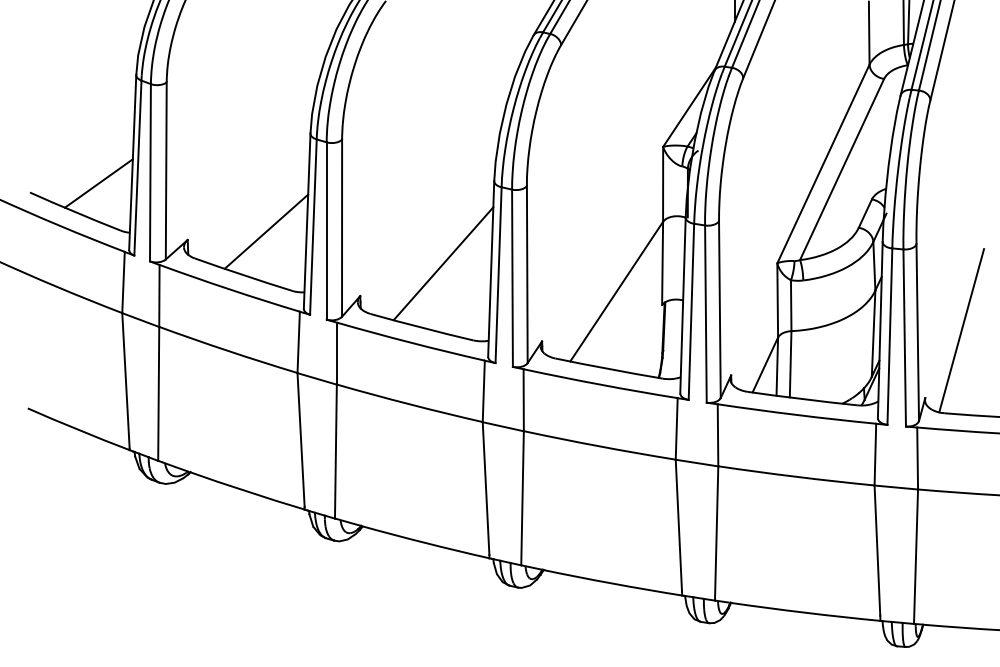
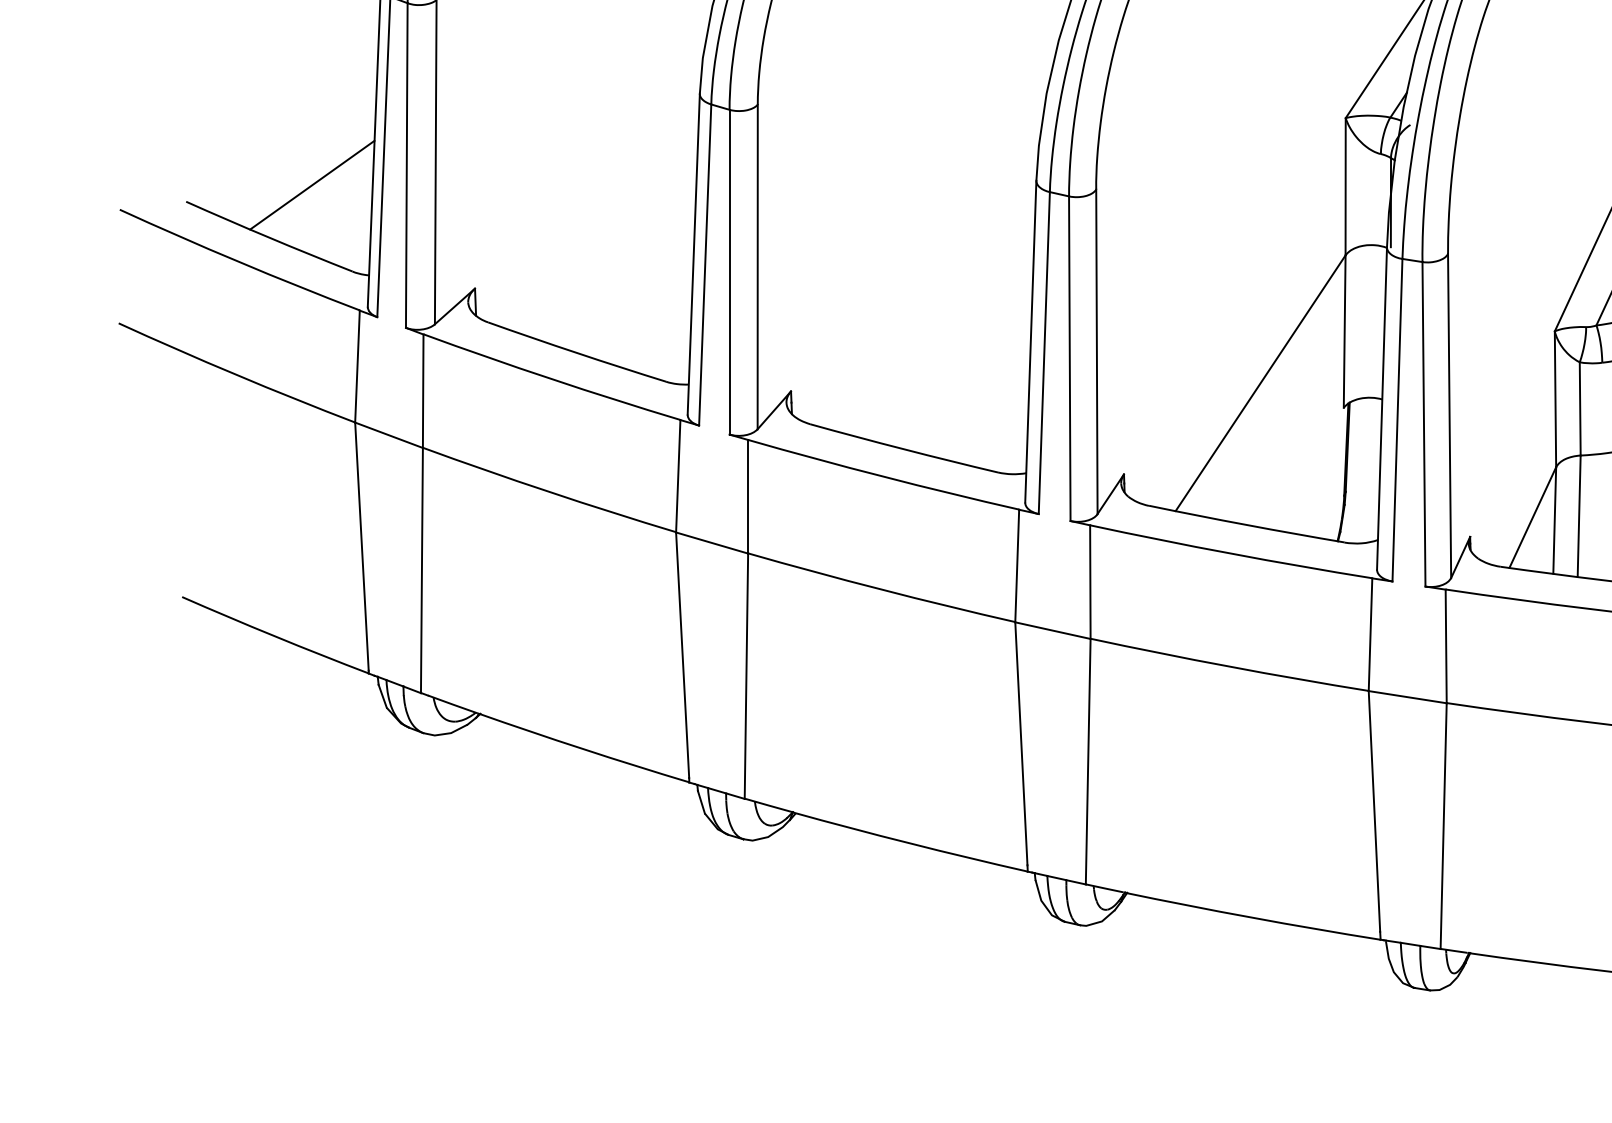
line: (266, 231) -> (619, 273), removed
line: (443, 263) -> (943, 331), removed

